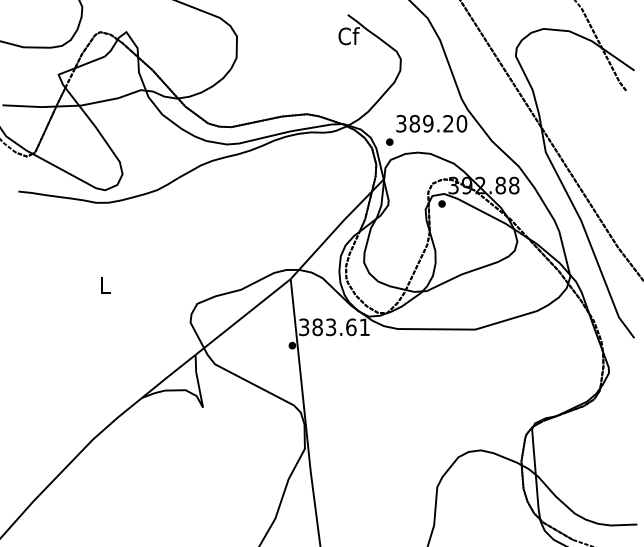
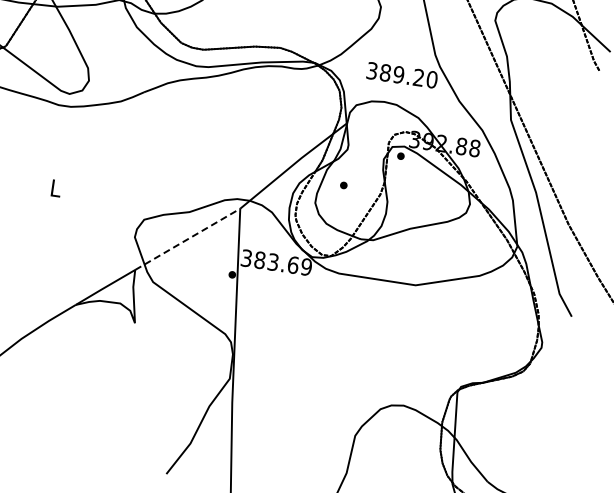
part: (389, 141) -> (343, 184), moved
line: (243, 317) -> (188, 239), solid -> dashed
text: (364, 327) -> (306, 267), 383.61 -> 383.69

